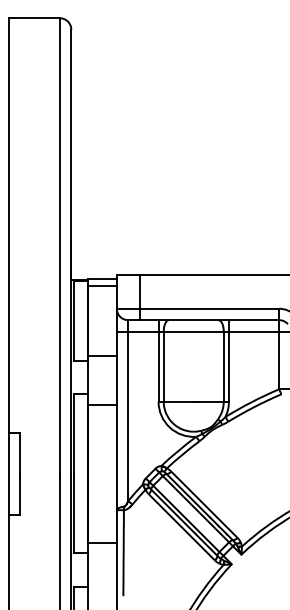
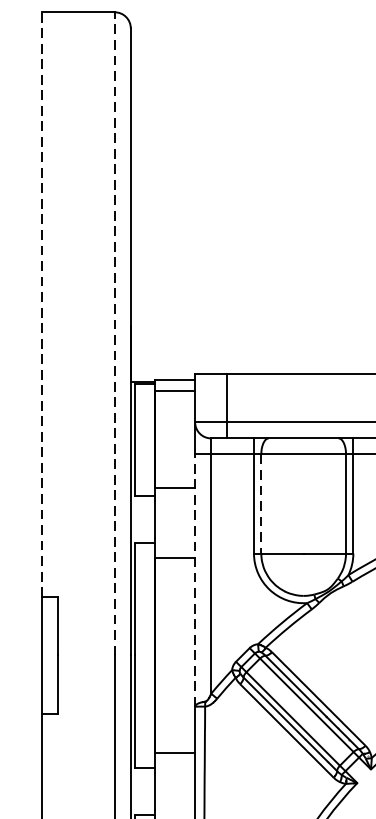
line: (8, 224) -> (42, 303), solid -> dashed
line: (59, 246) -> (114, 334), solid -> dashed
line: (163, 367) -> (260, 505), solid -> dashed
line: (116, 420) -> (194, 580), solid -> dashed

